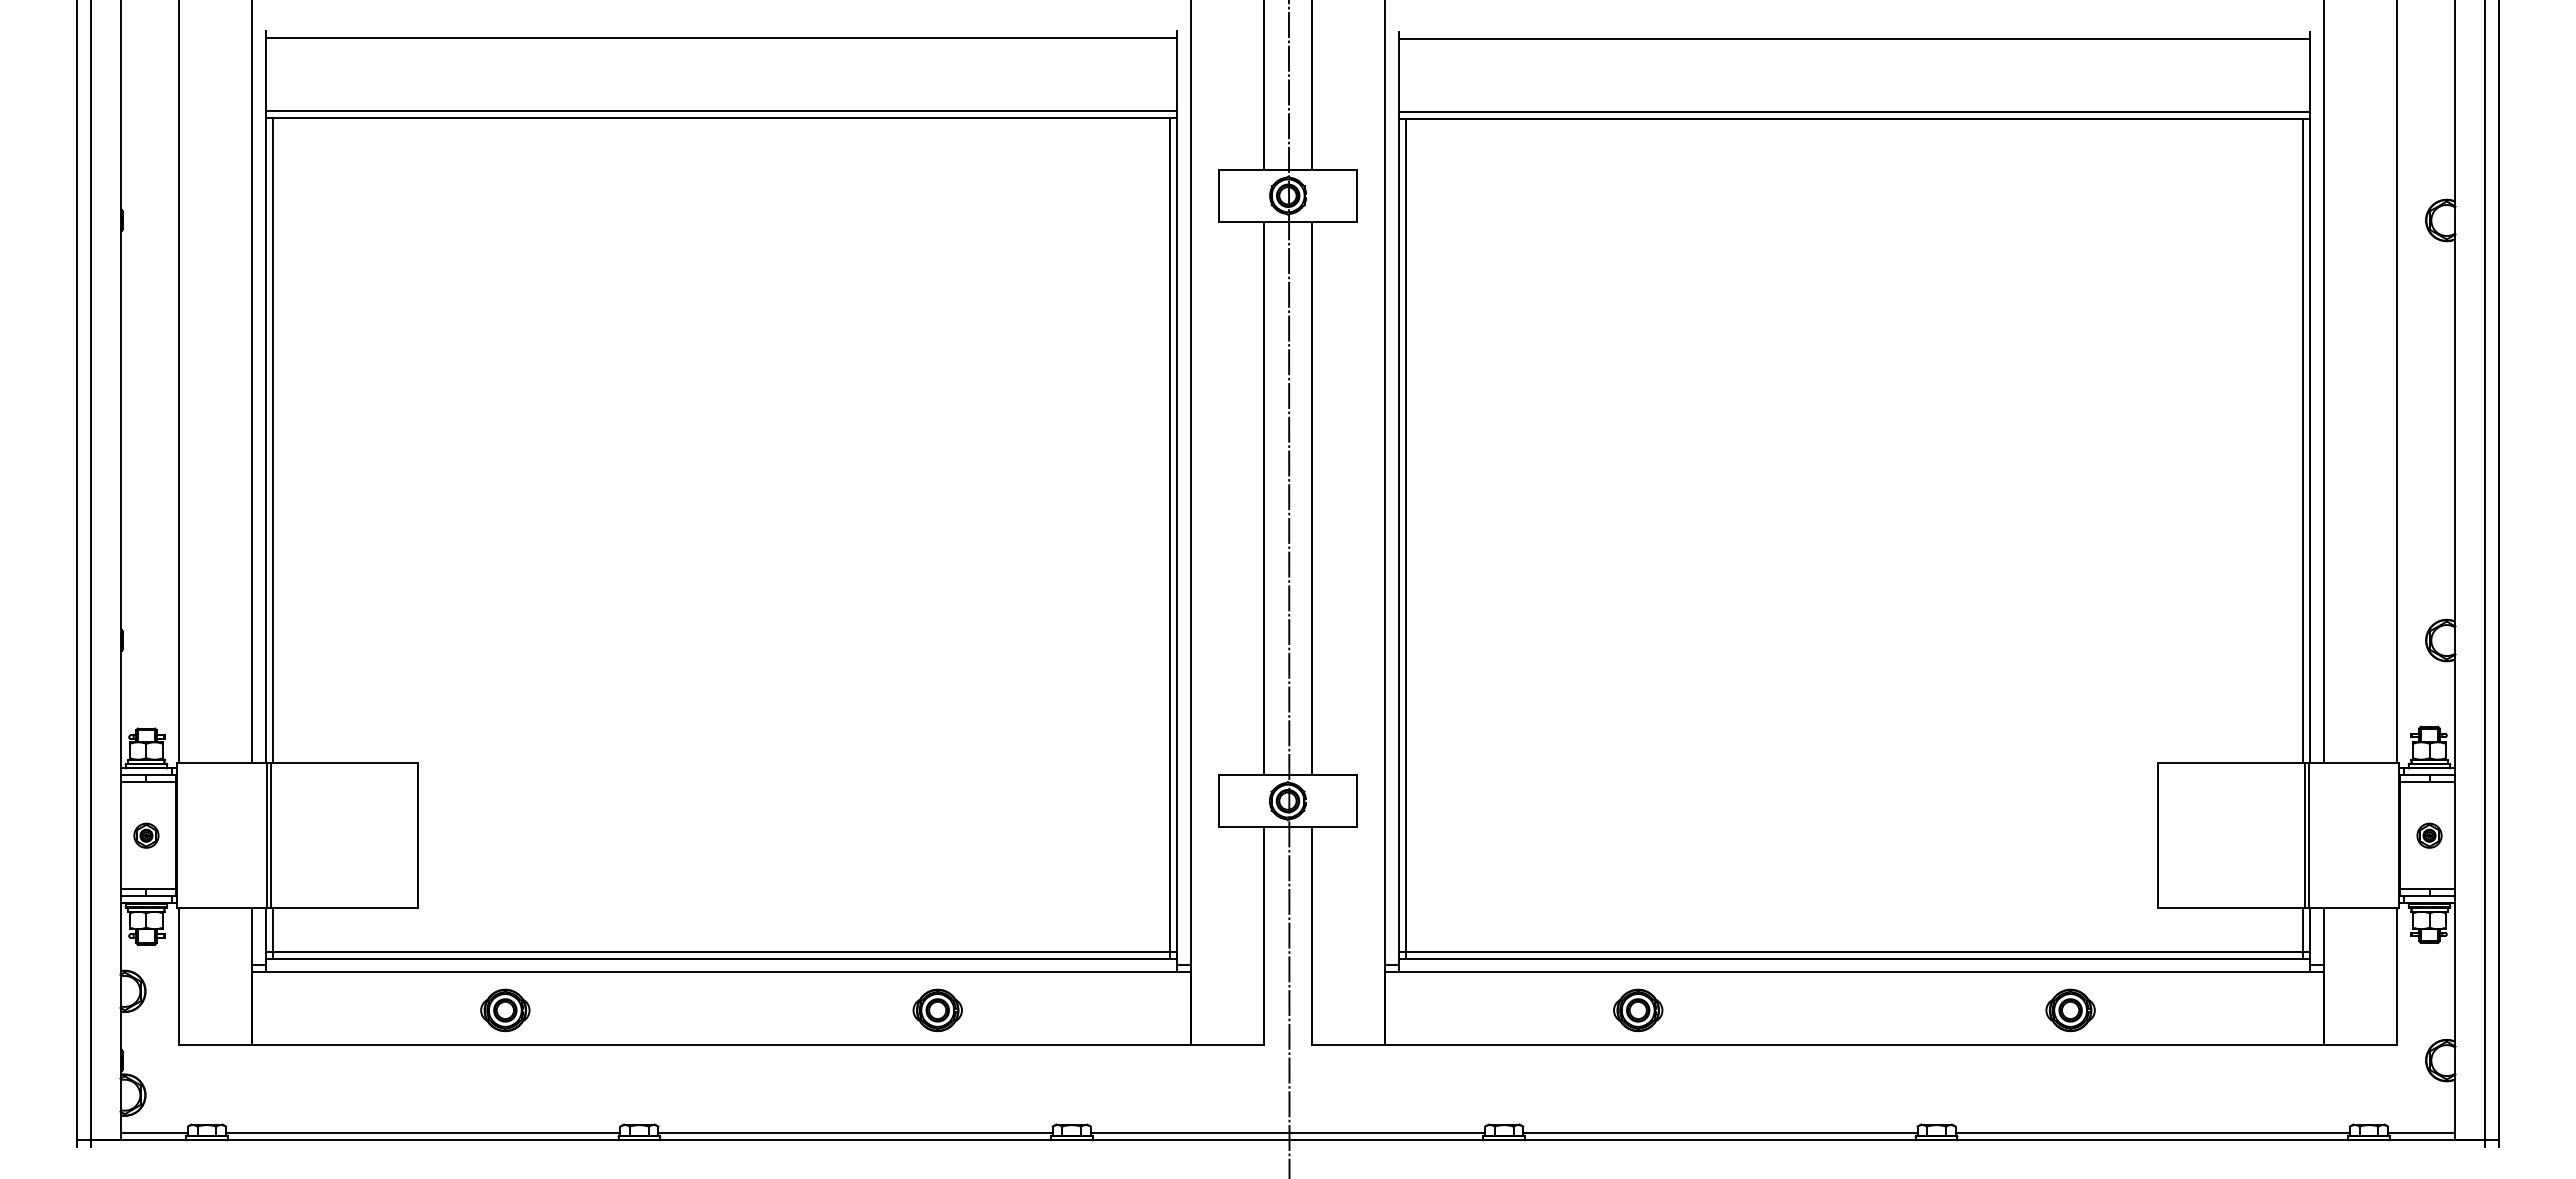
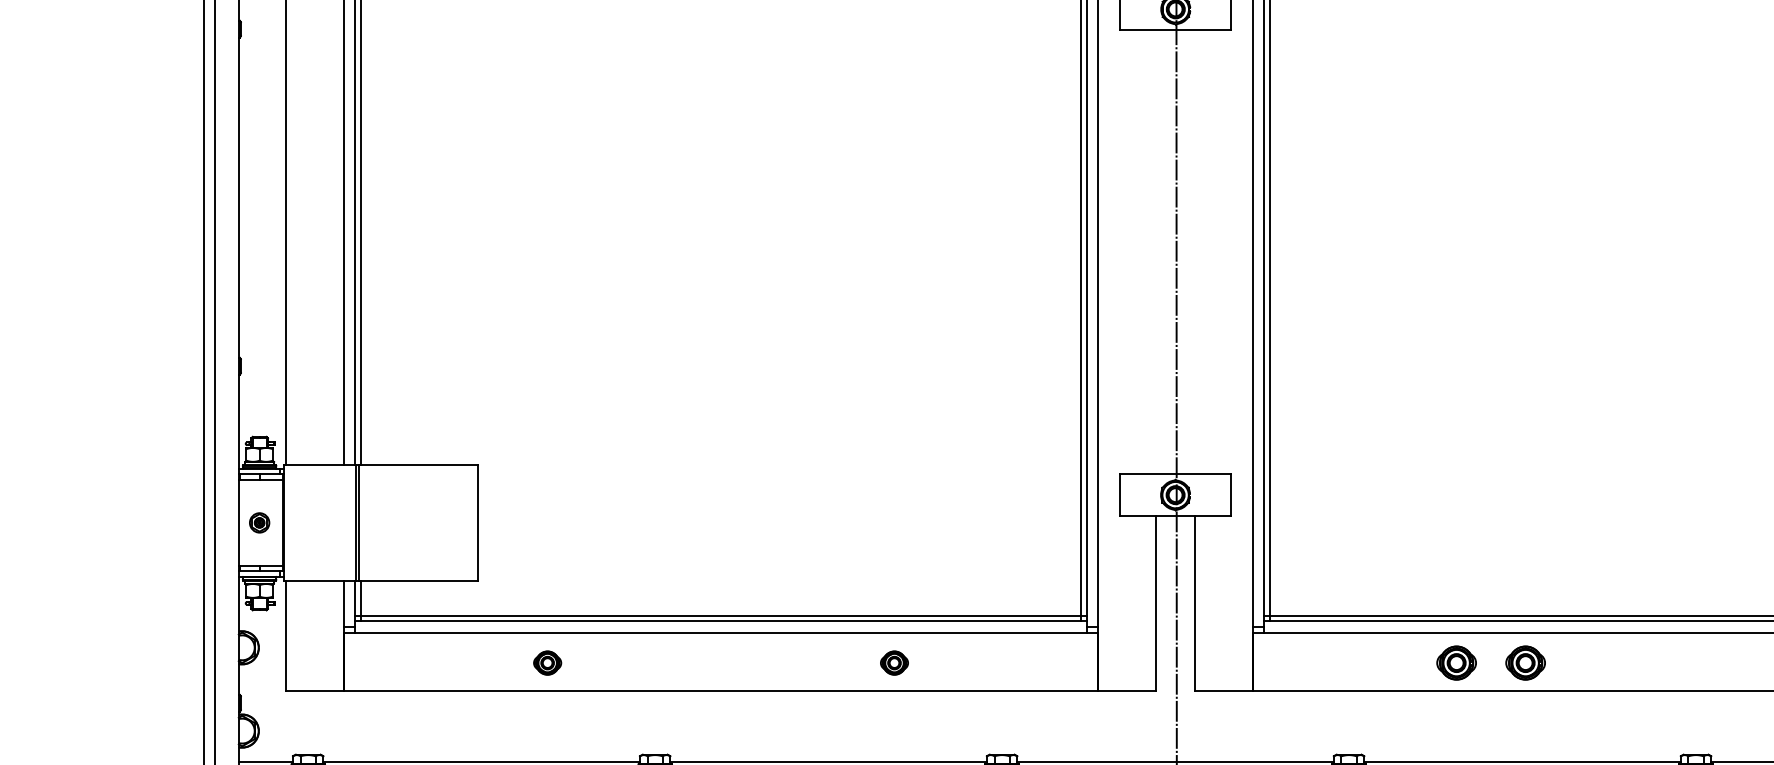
line: (1263, 498) -> (1155, 252), removed
line: (1312, 498) -> (1195, 252), removed
part: (505, 1010) -> (547, 663), size x0.7
part: (937, 1010) -> (894, 663), size x0.7
part: (1724, 1010) -> (1525, 663), added

